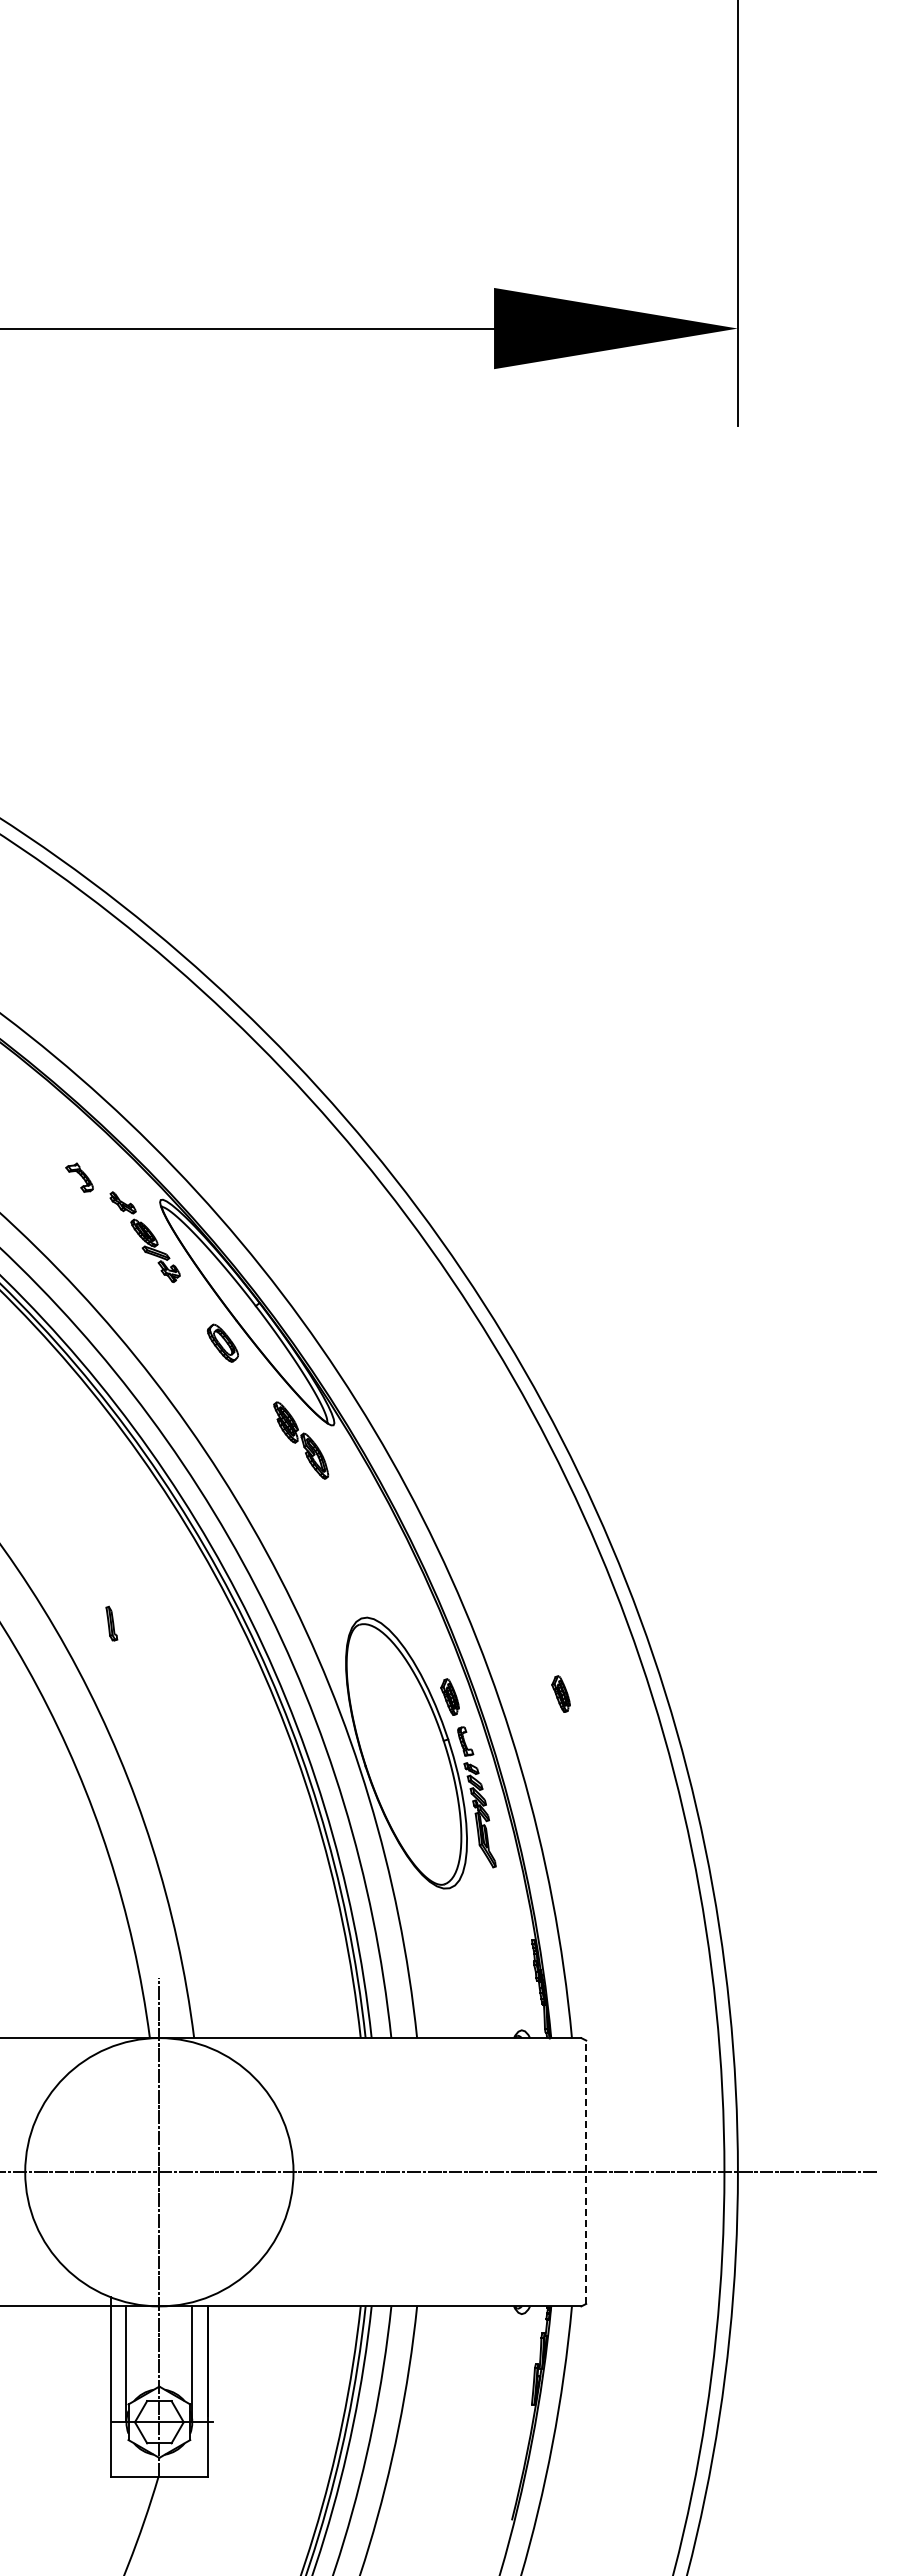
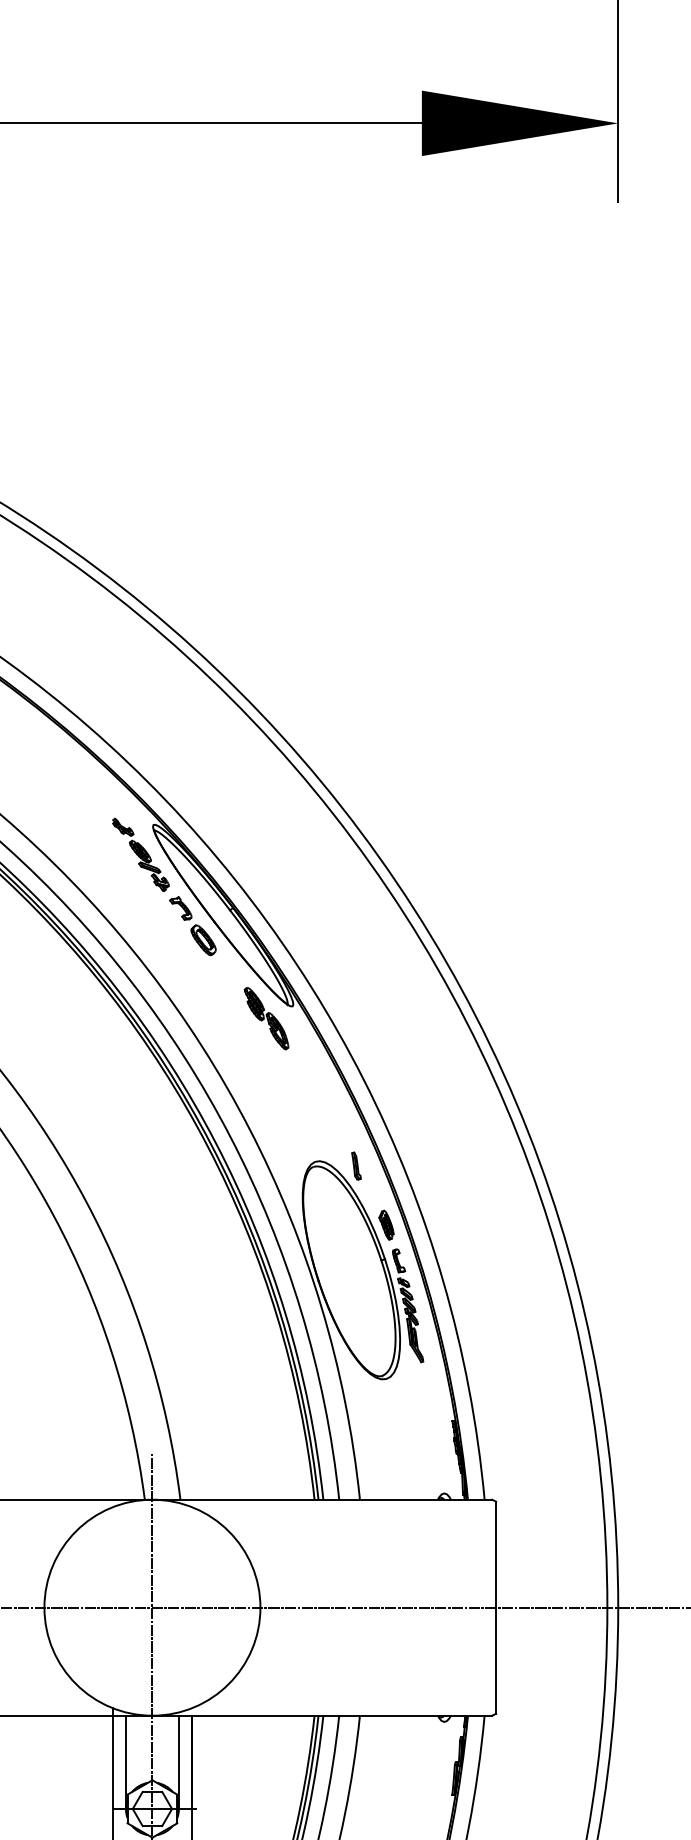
part: (79, 1177) -> (180, 908), moved
part: (111, 1623) -> (356, 1165), moved
part: (560, 1693) -> (475, 1222), removed
line: (586, 2172) -> (496, 1607), dashed -> solid

